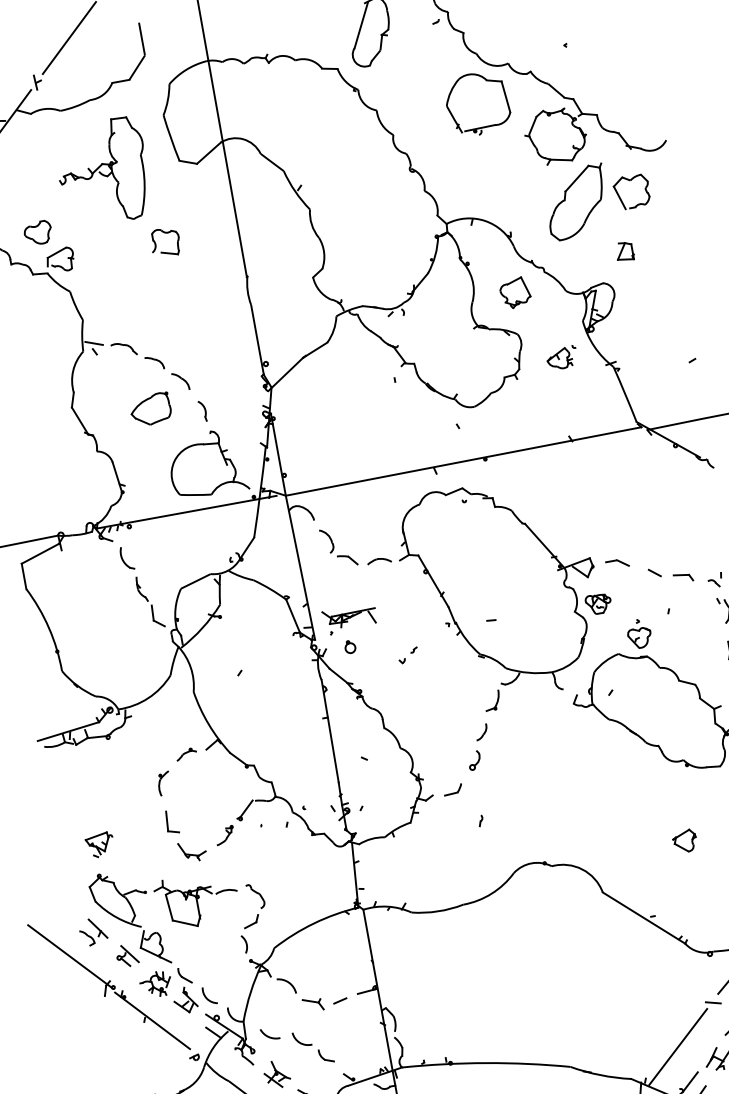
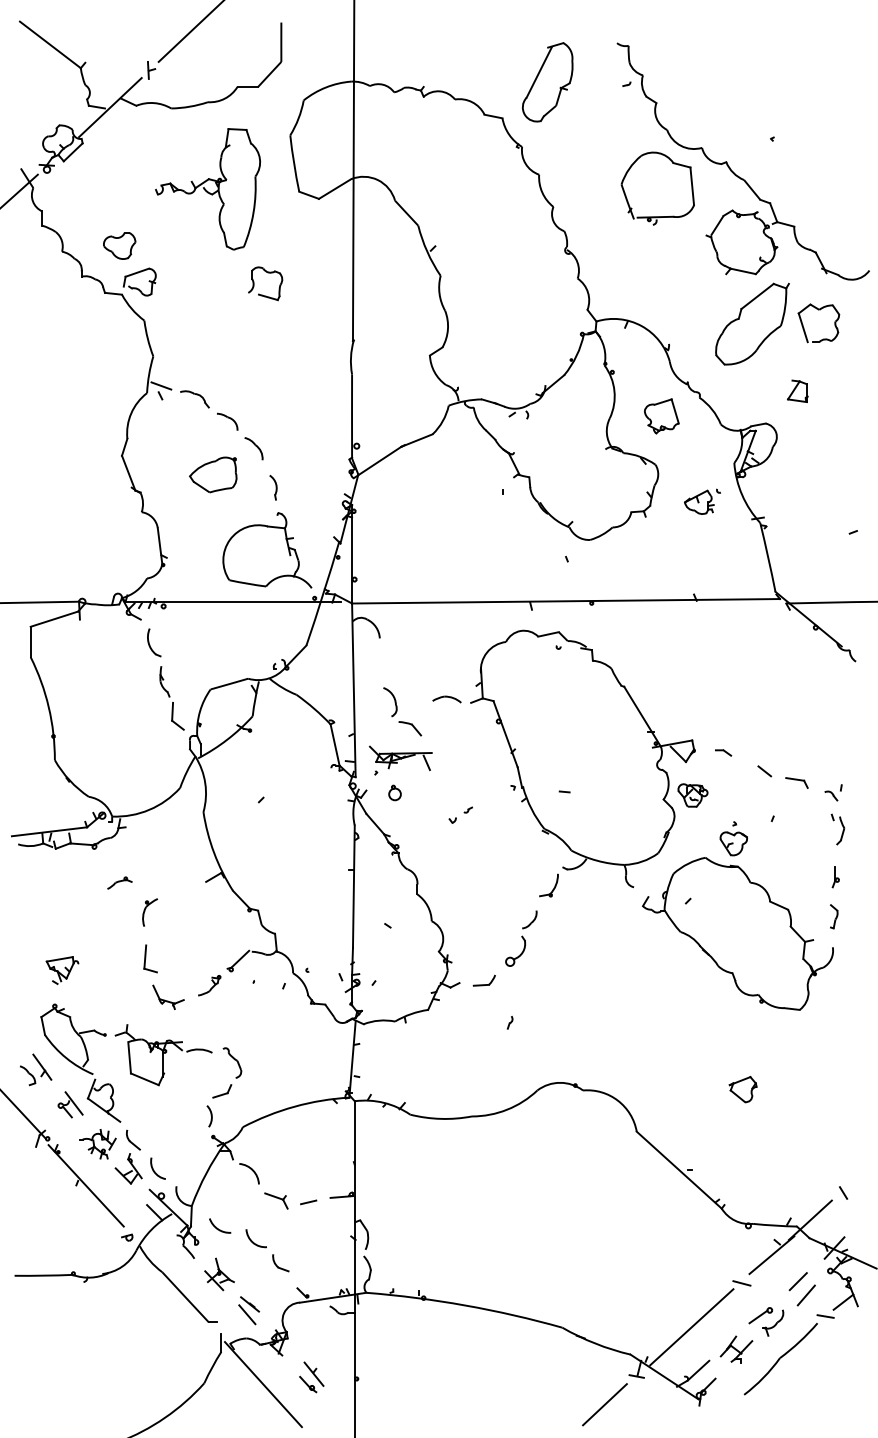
part: (338, 547) -> (402, 711), moved
part: (617, 563) -> (723, 752), size x0.6
part: (186, 753) -> (119, 882), moved
part: (474, 760) -> (515, 951), size x1.4

